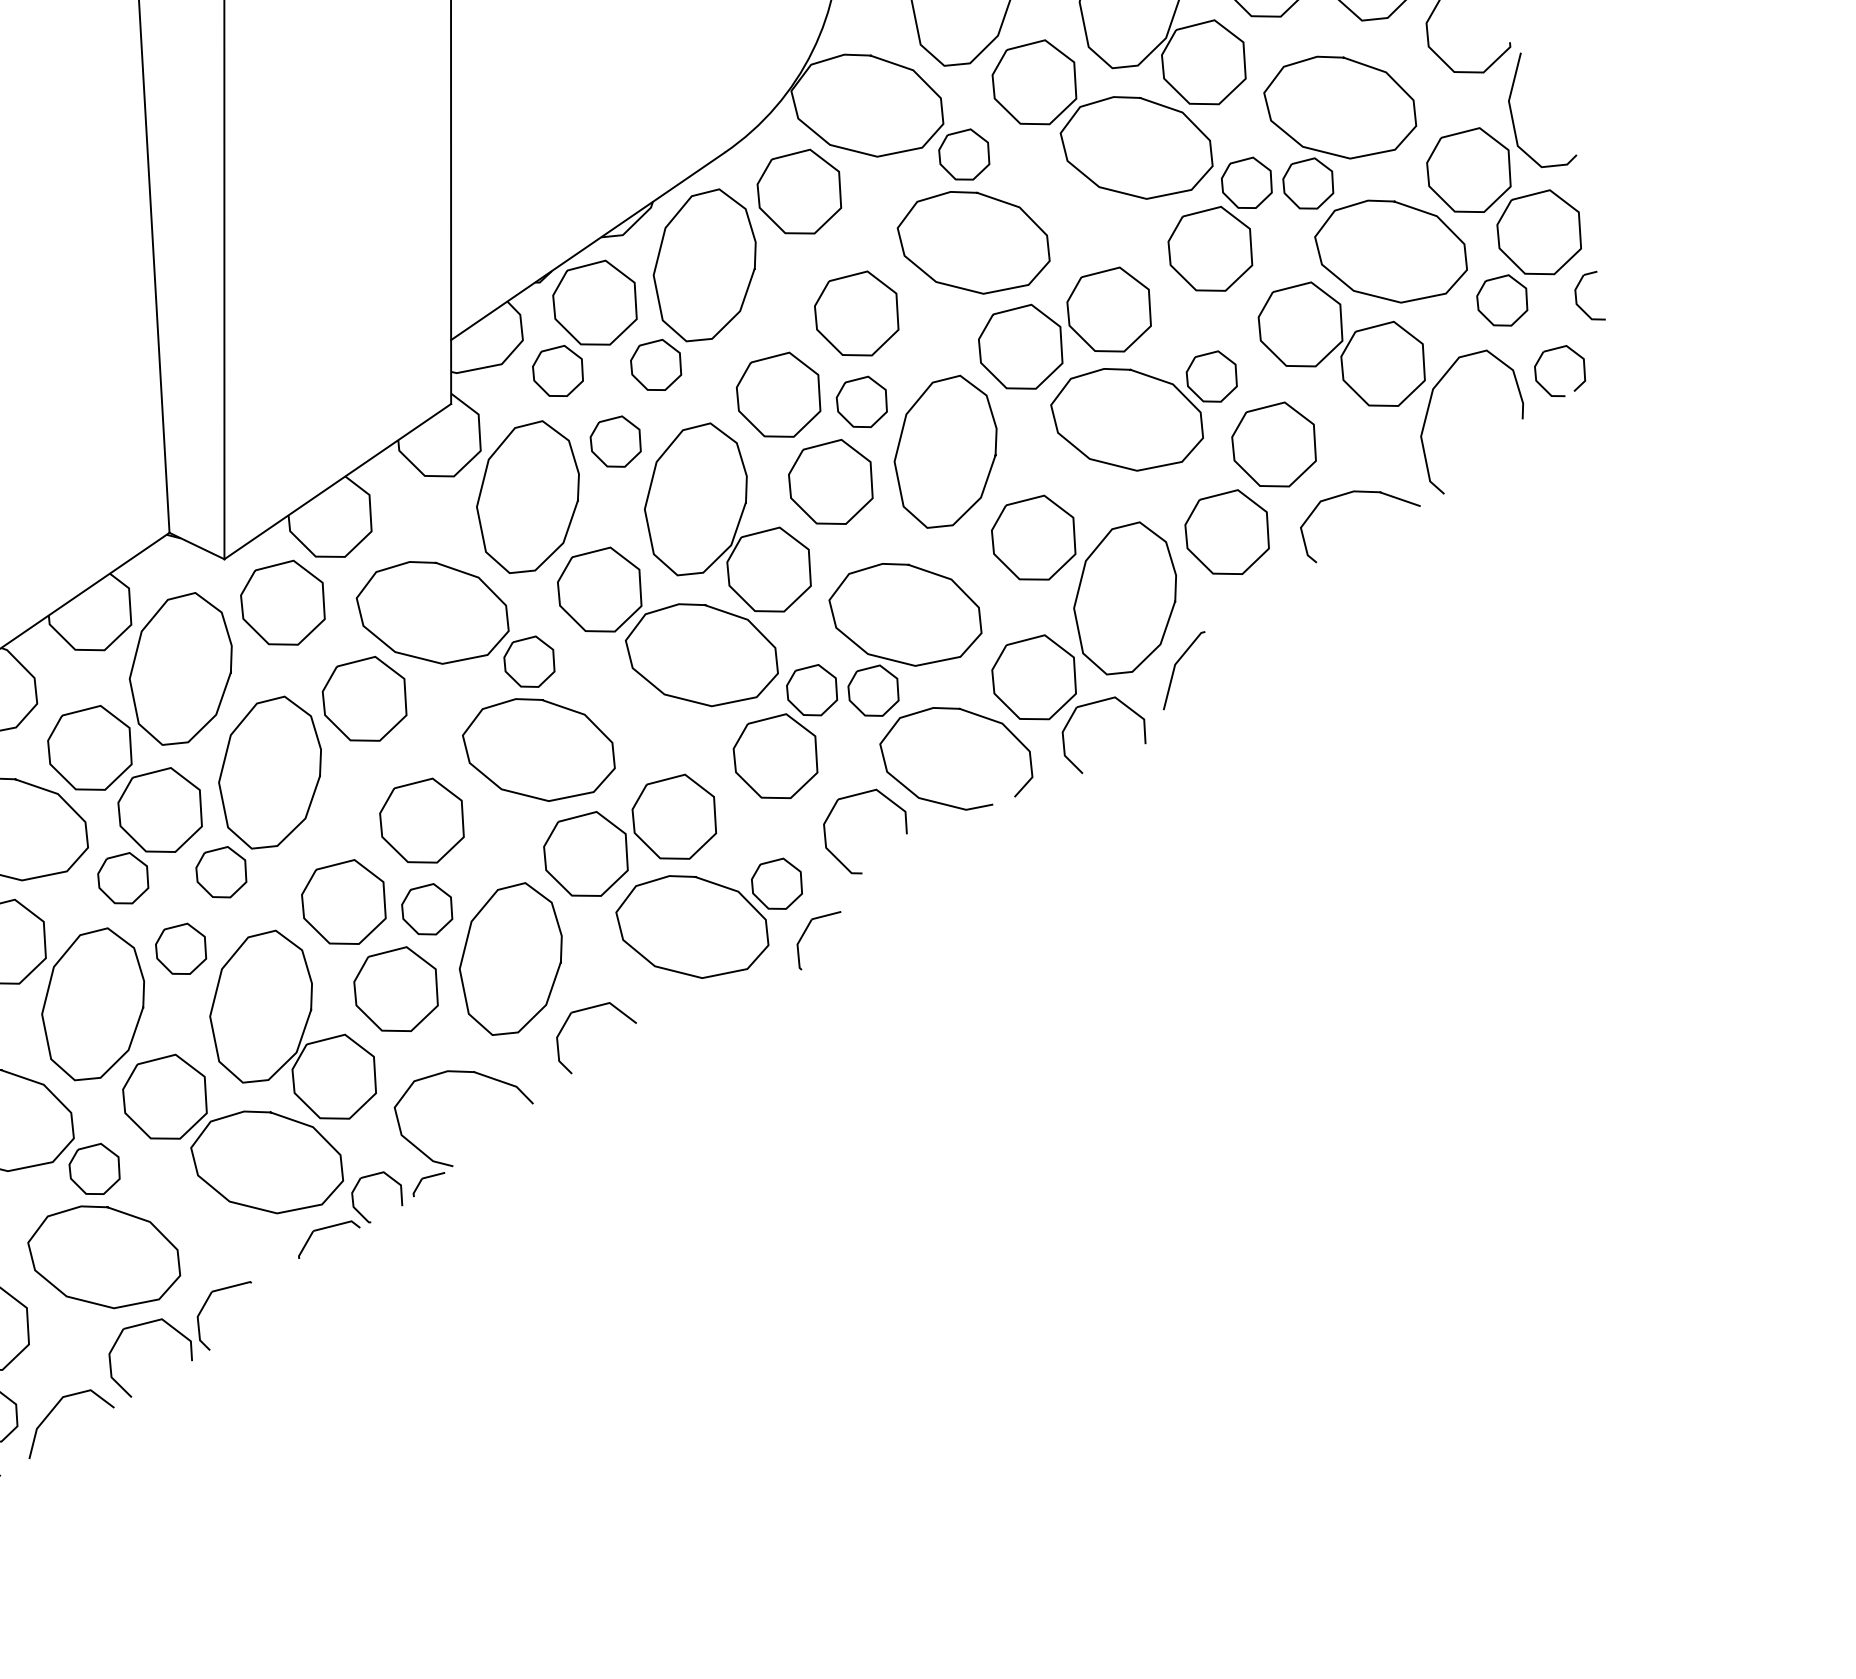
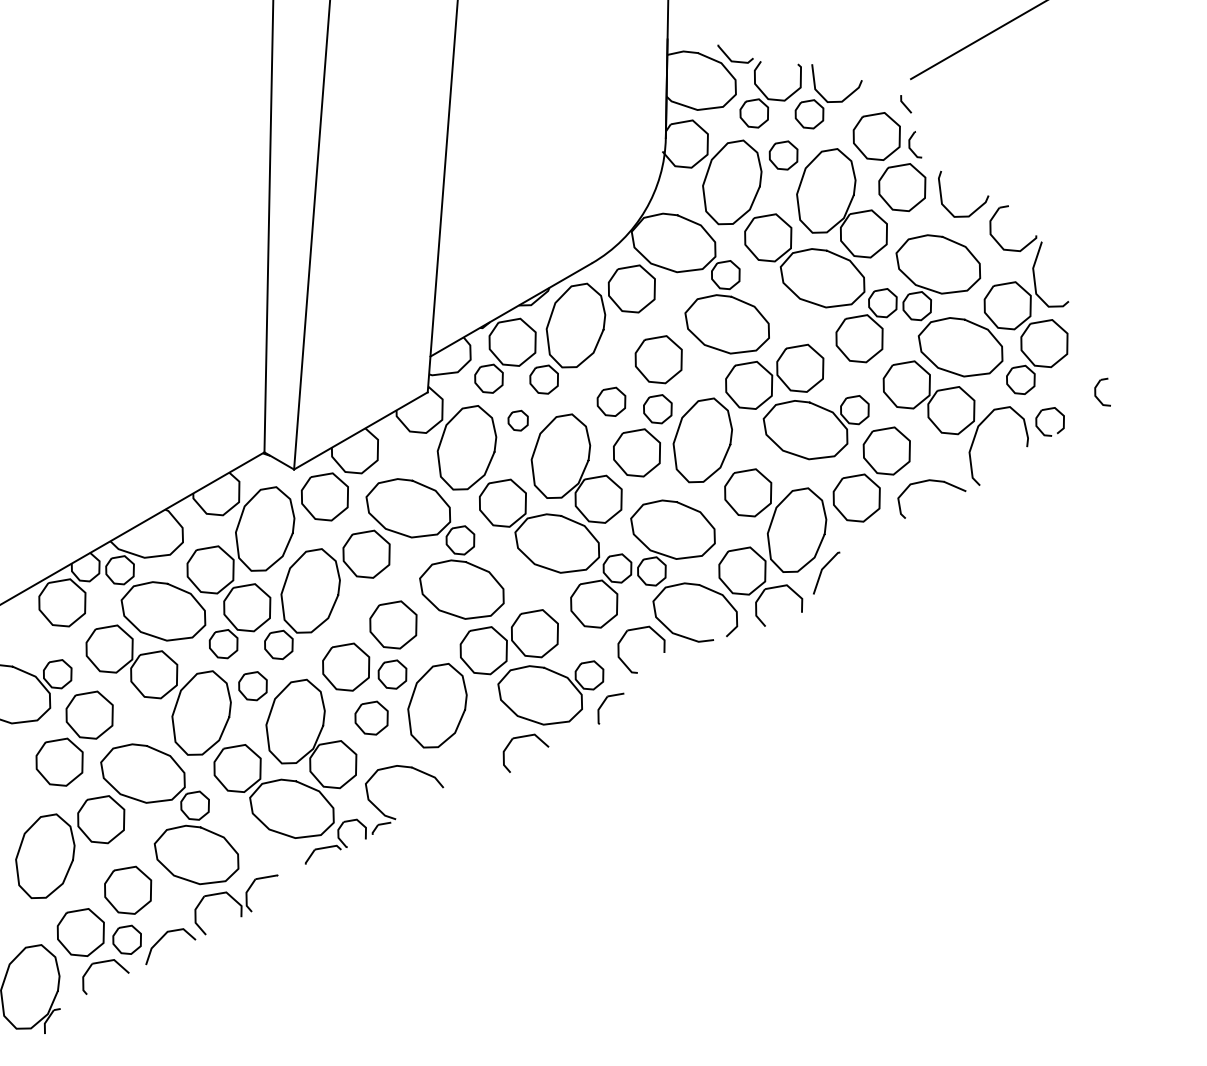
part: (1588, 295) -> (1102, 391), moved
part: (778, 395) -> (611, 401), size x0.6
part: (614, 441) -> (517, 420), size x0.7
part: (395, 988) -> (371, 717), size x0.7
part: (593, 1009) -> (525, 737), moved

